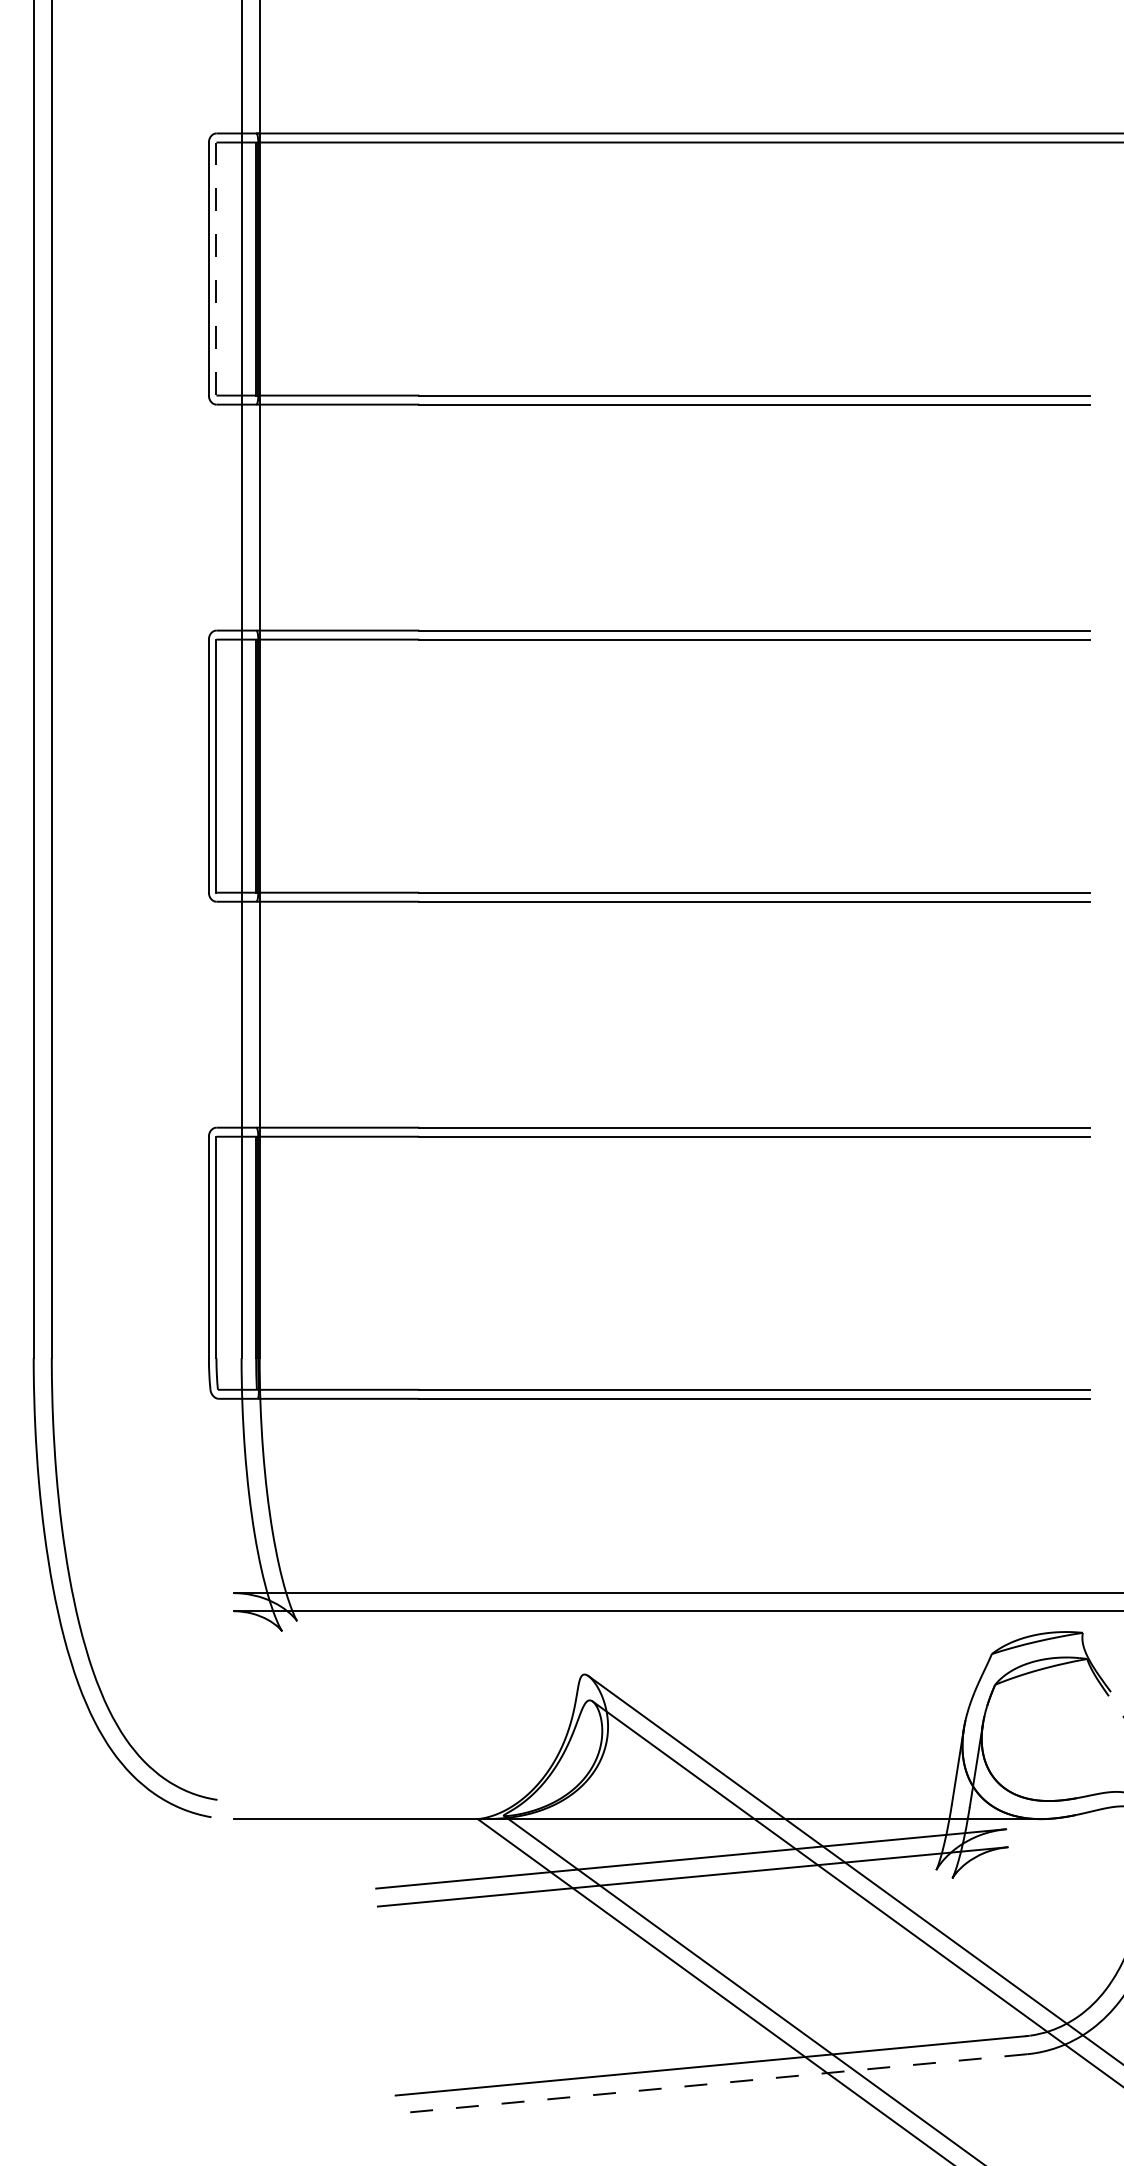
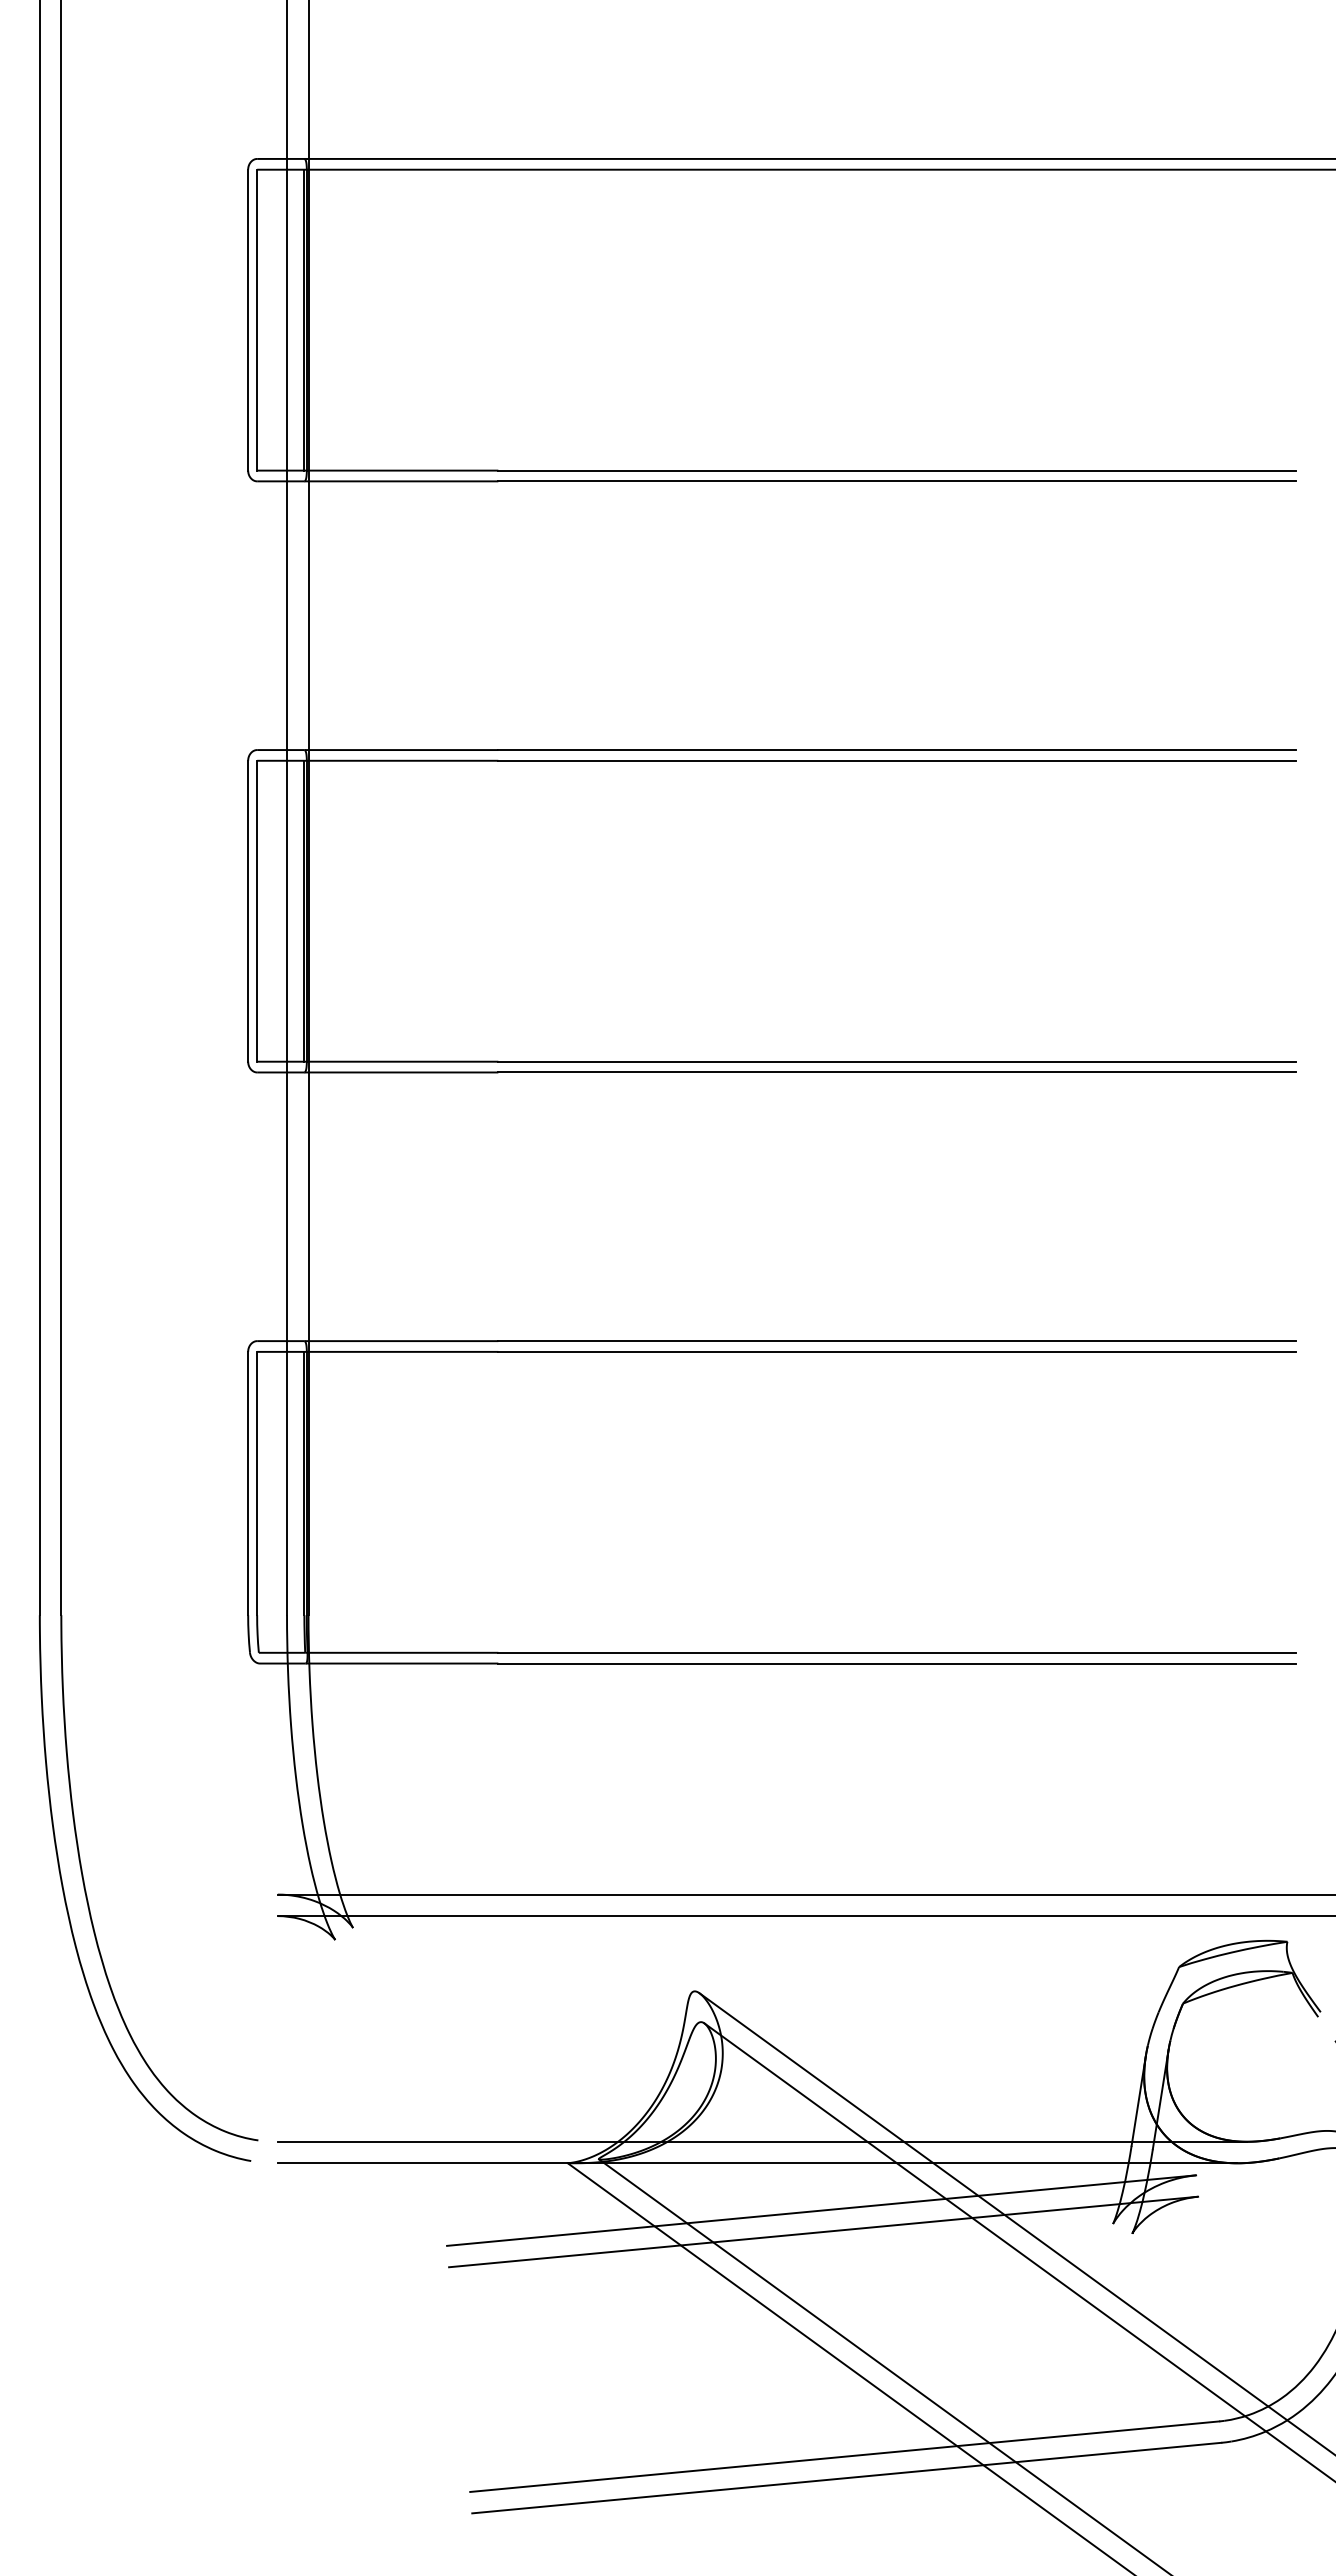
line: (216, 269) -> (257, 320), dashed -> solid
line: (640, 1800) -> (761, 2141), added
line: (712, 2084) -> (846, 2478), dashed -> solid

